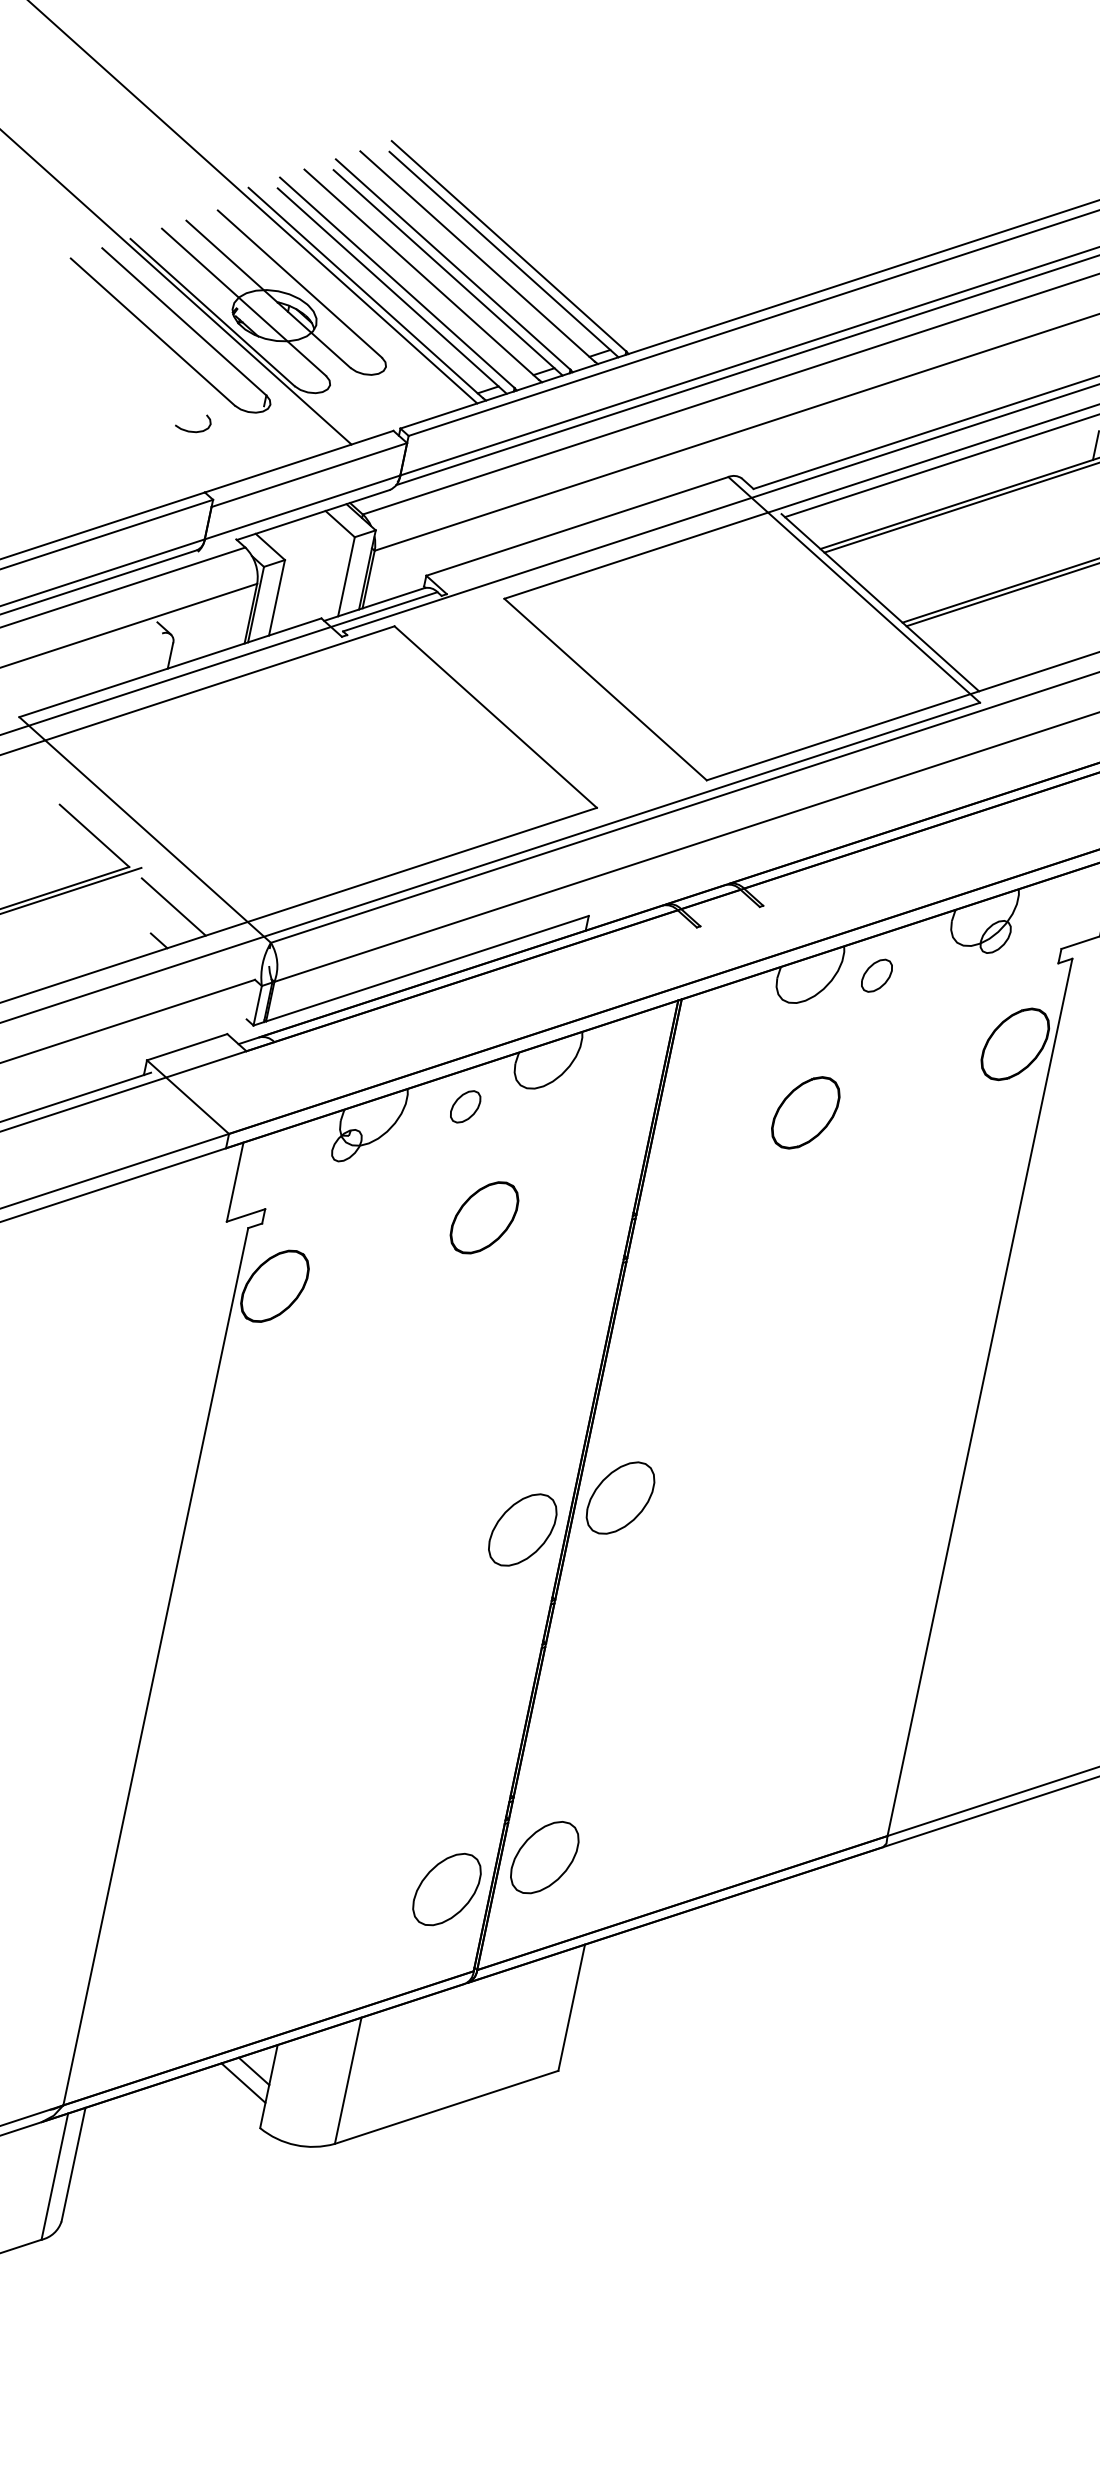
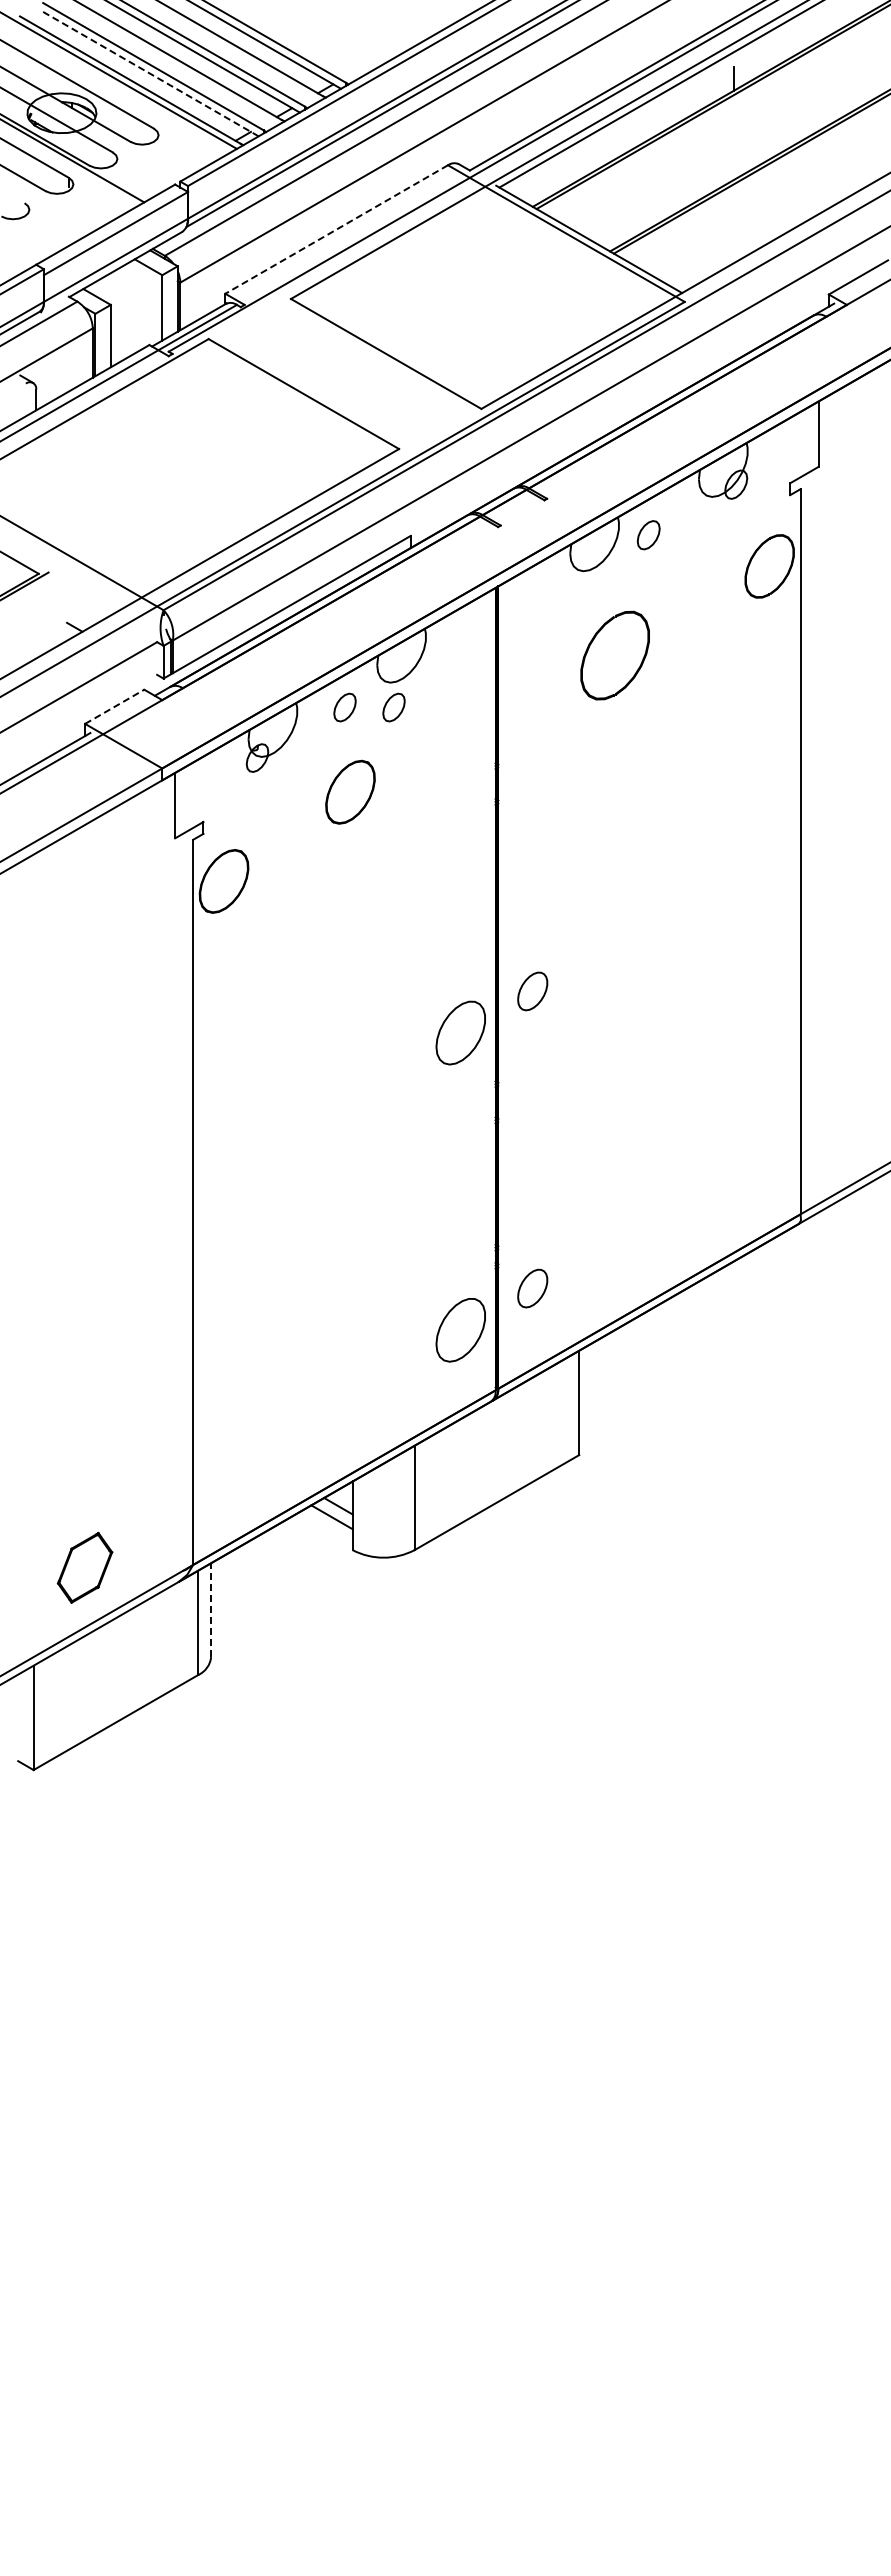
line: (392, 291) -> (151, 74), solid -> dashed
line: (577, 526) -> (336, 229), solid -> dashed
line: (173, 906) -> (80, 597), removed
line: (188, 1047) -> (115, 706), solid -> dashed
part: (806, 1112) -> (615, 655), size x1.4
part: (524, 1119) -> (393, 707), added
part: (484, 1216) -> (350, 791), moved
part: (620, 1498) -> (532, 991), size x0.6
part: (544, 1857) -> (532, 1288), size x0.6
line: (73, 2165) -> (211, 1610), solid -> dashed

